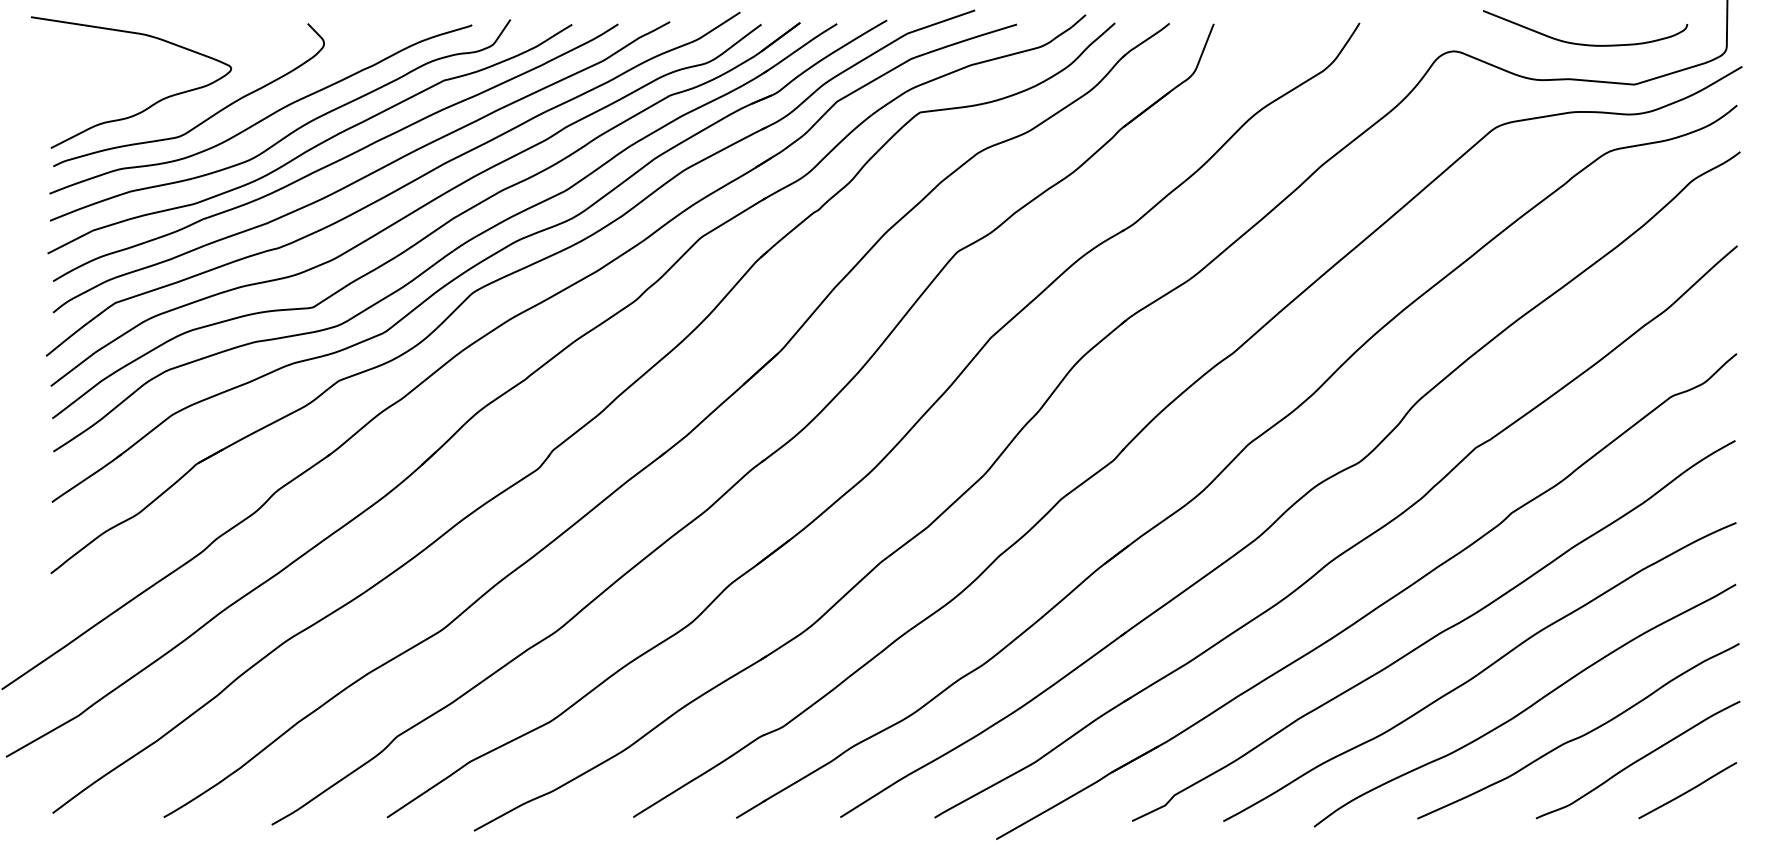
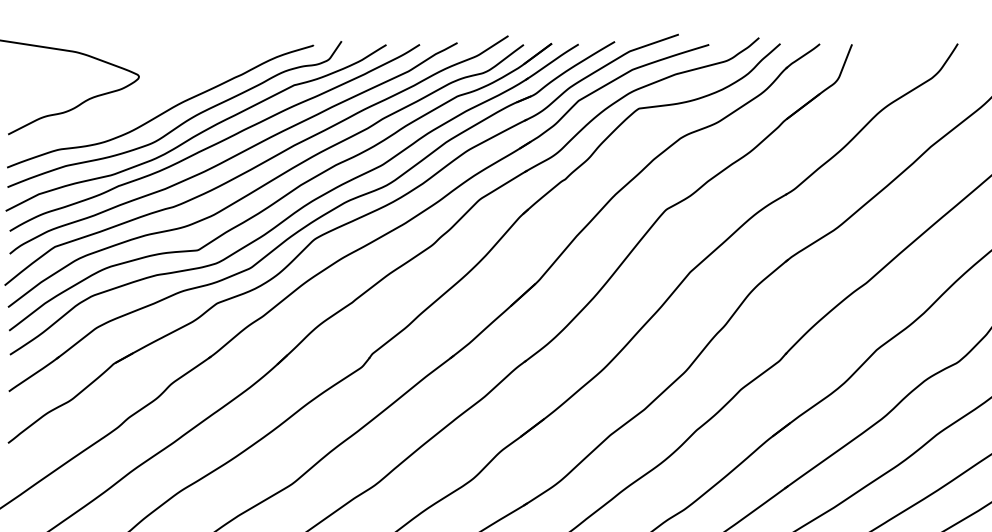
curve: (203, 120) -> (118, 114), removed

